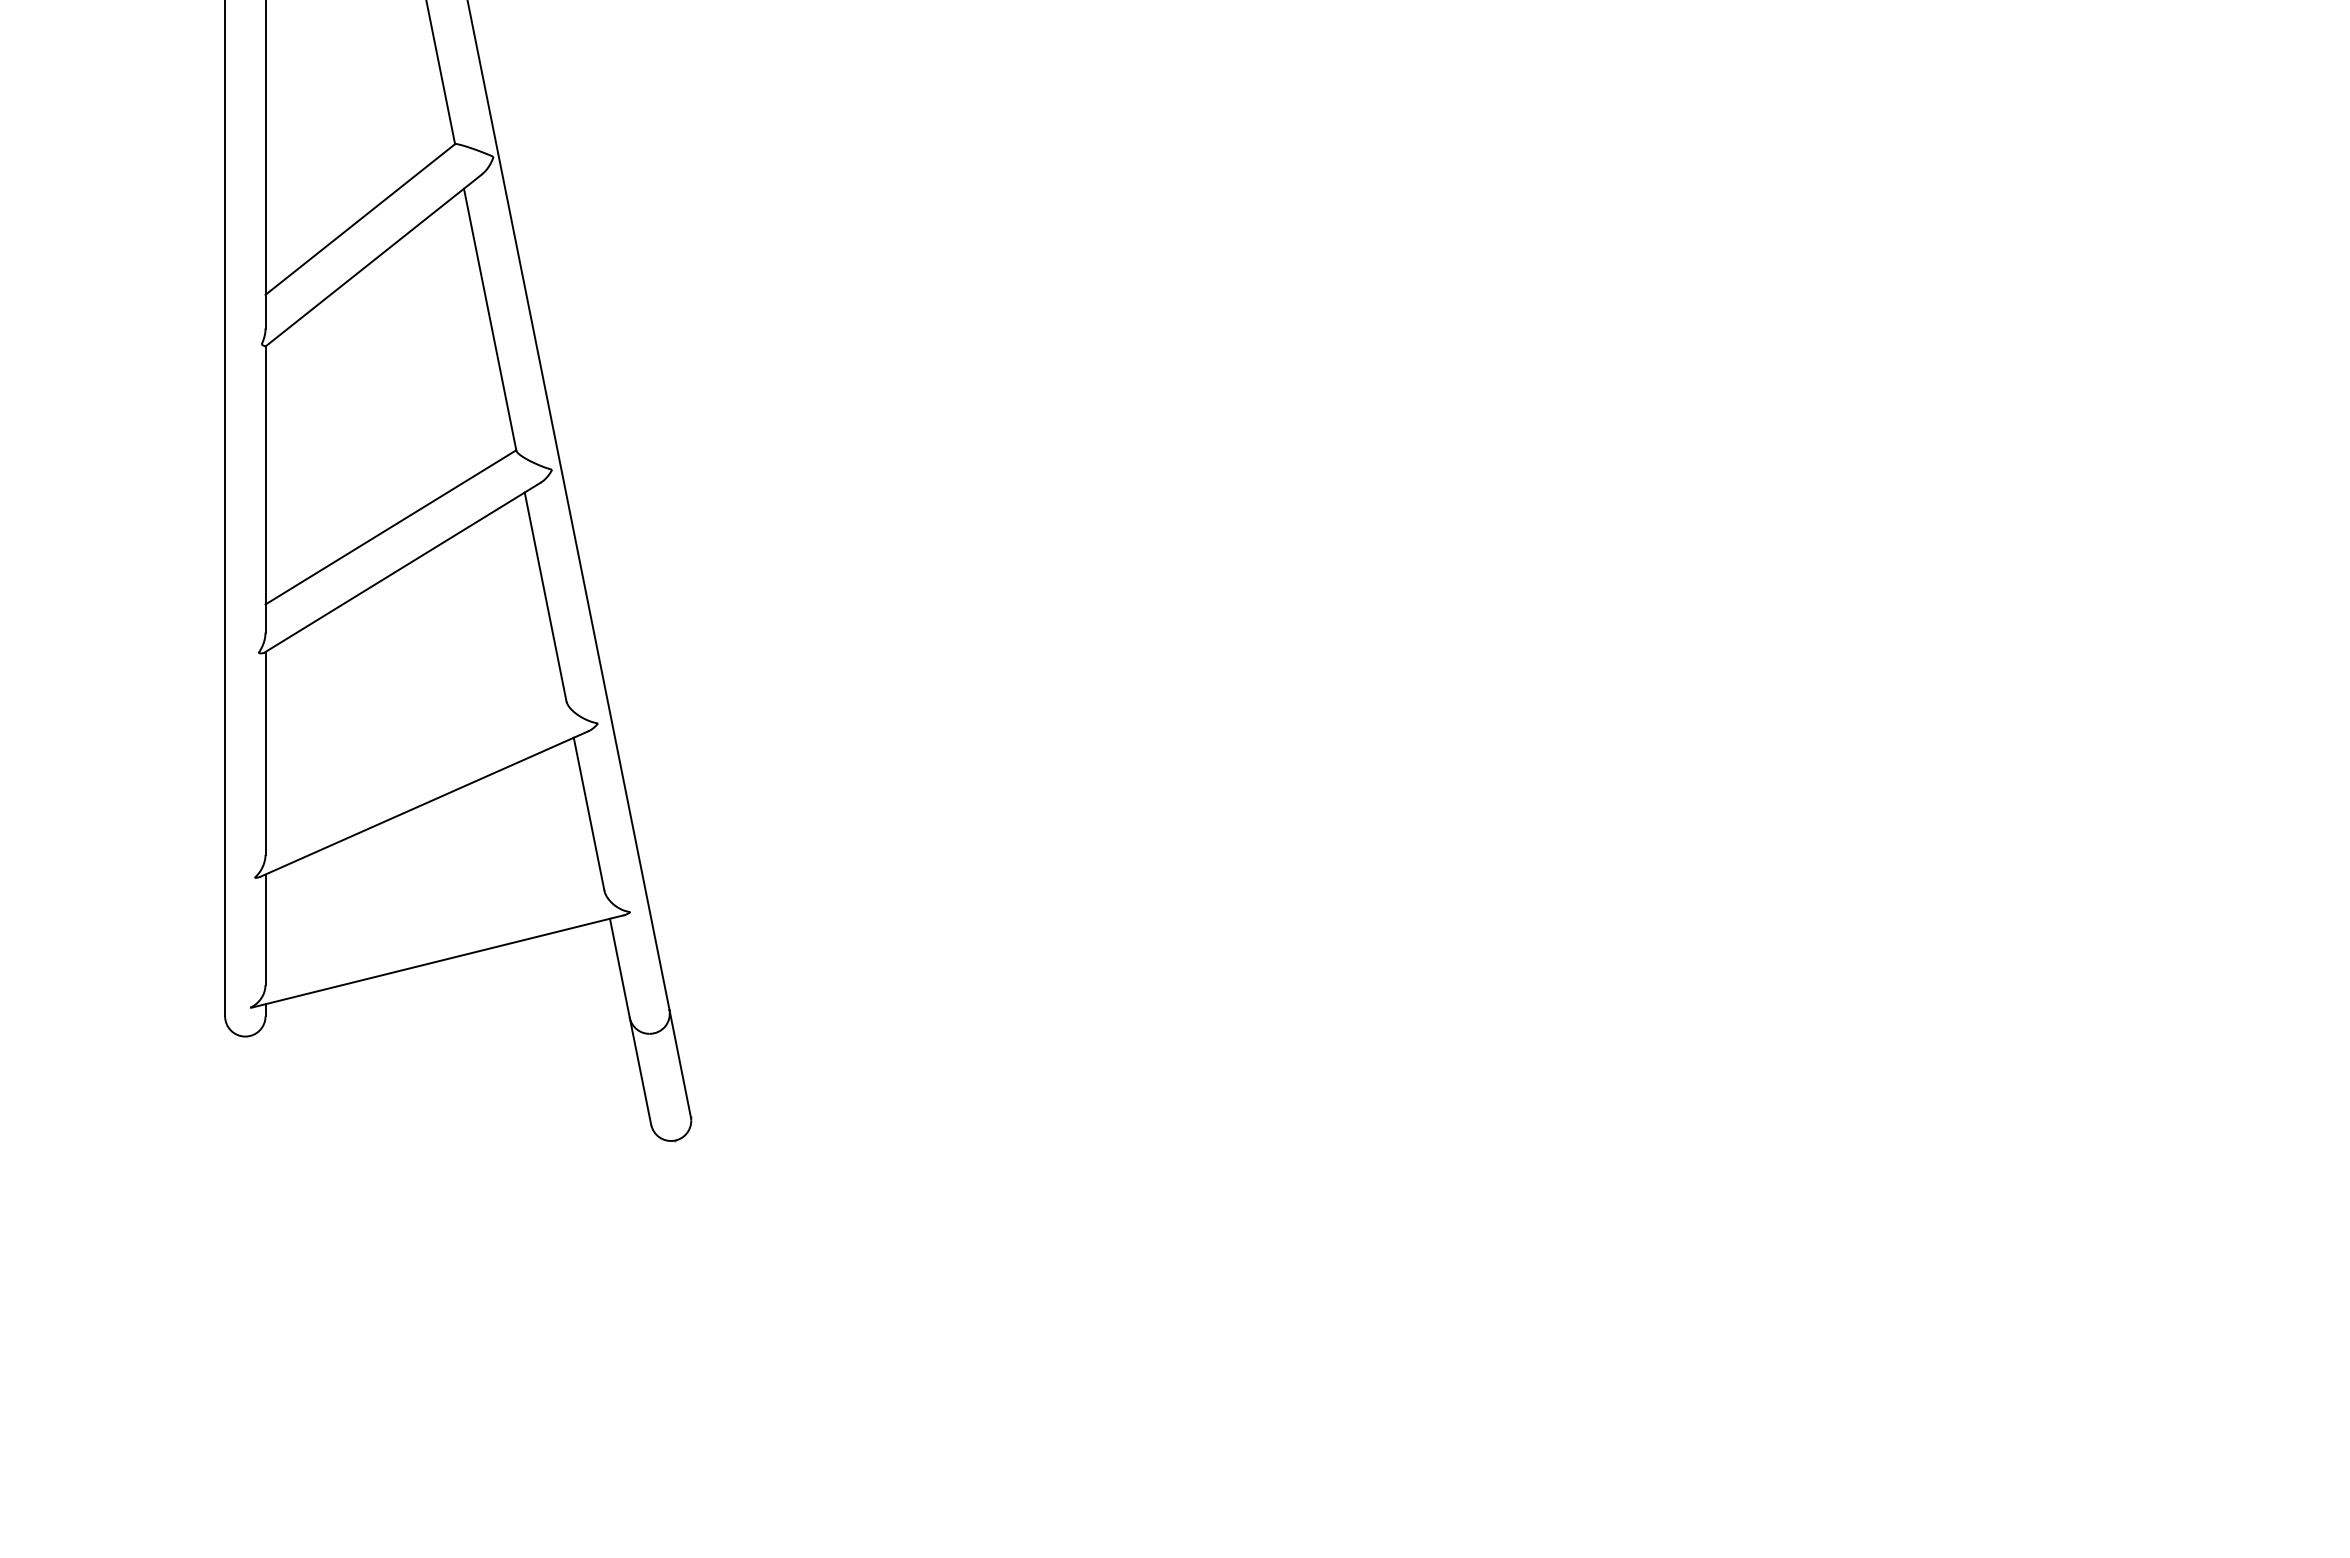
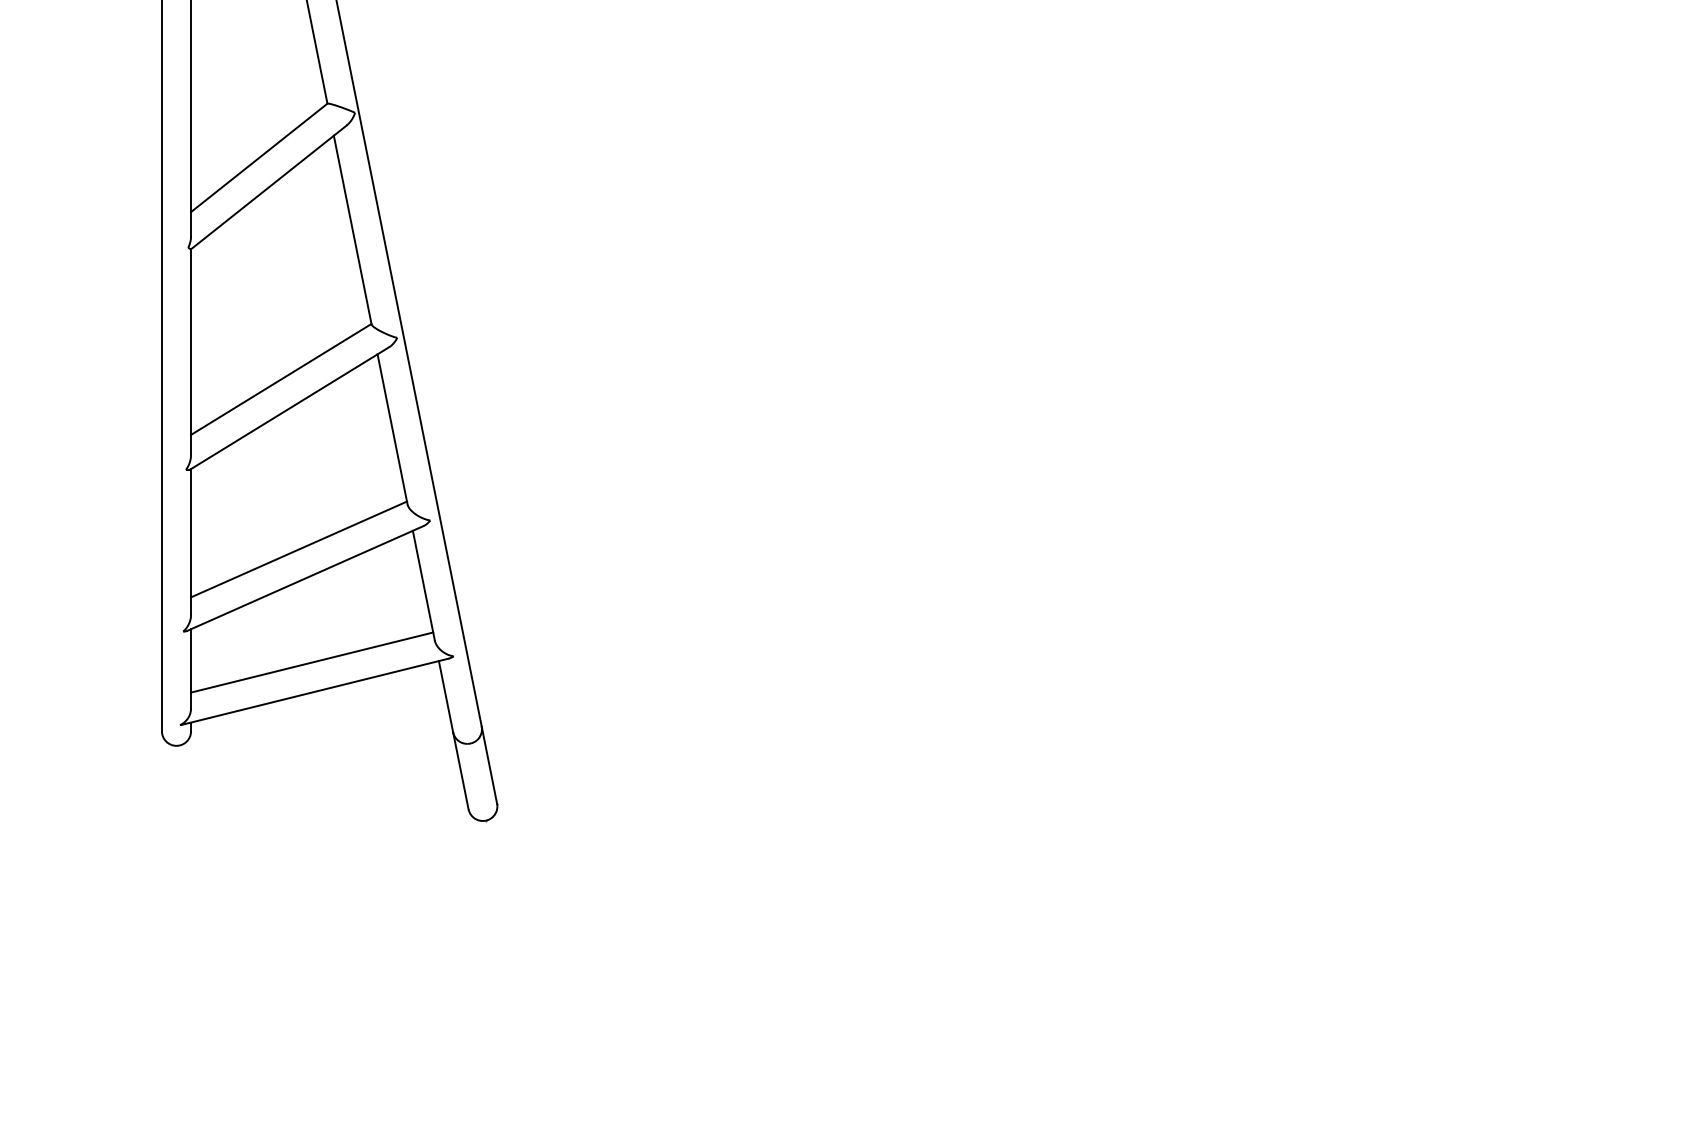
line: (415, 763) -> (298, 549), added
line: (433, 920) -> (311, 662), added

